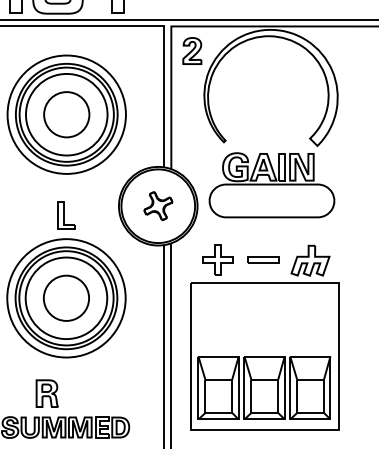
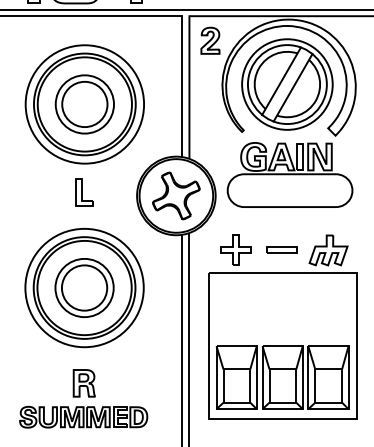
part: (269, 94) -> (287, 84), added
circle: (66, 114) -> (84, 104), size x0.71
part: (158, 205) -> (176, 195), size x1.67
part: (66, 215) -> (84, 192), moved
circle: (66, 298) -> (84, 288), size x0.71
part: (46, 393) -> (83, 383), moved

